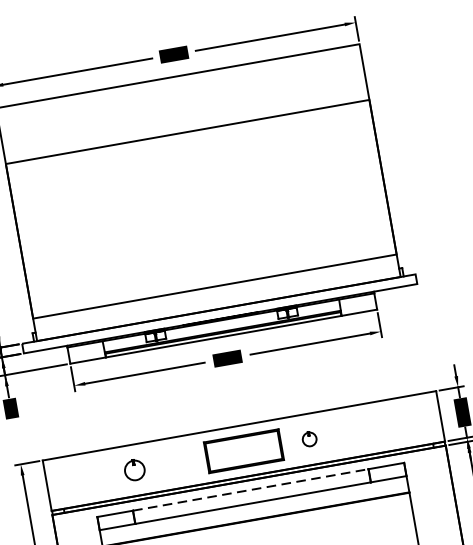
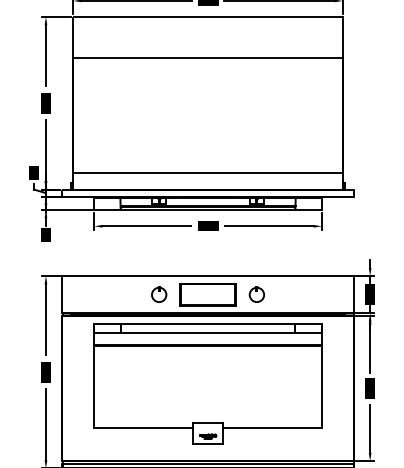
part: (309, 439) -> (256, 294), size x1.43
part: (135, 469) -> (159, 294), moved
line: (251, 489) -> (208, 323), dashed -> solid

